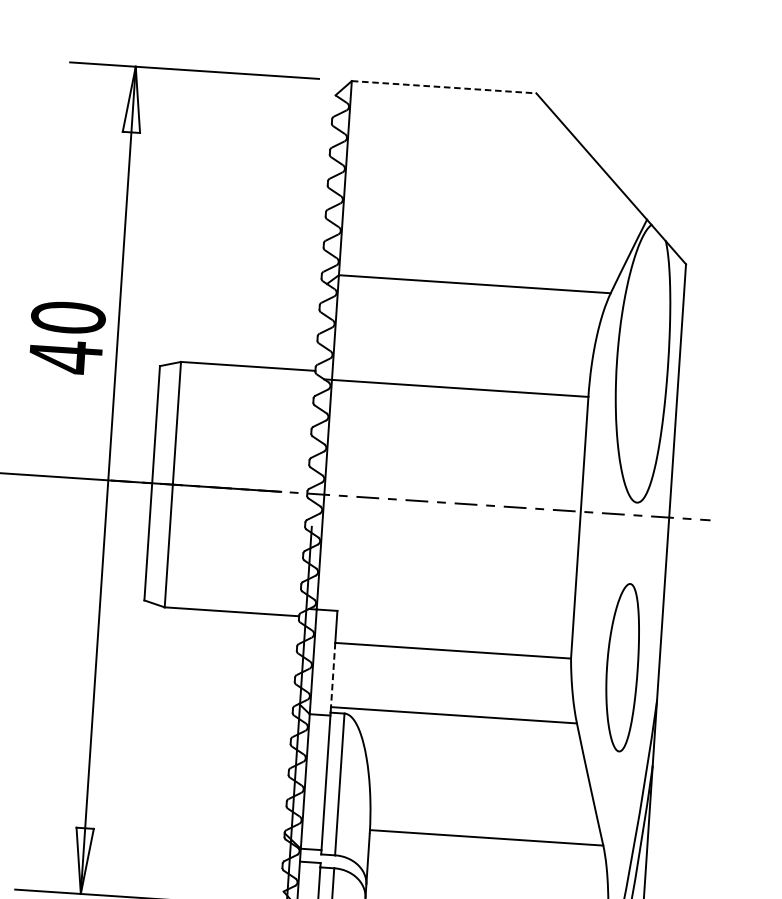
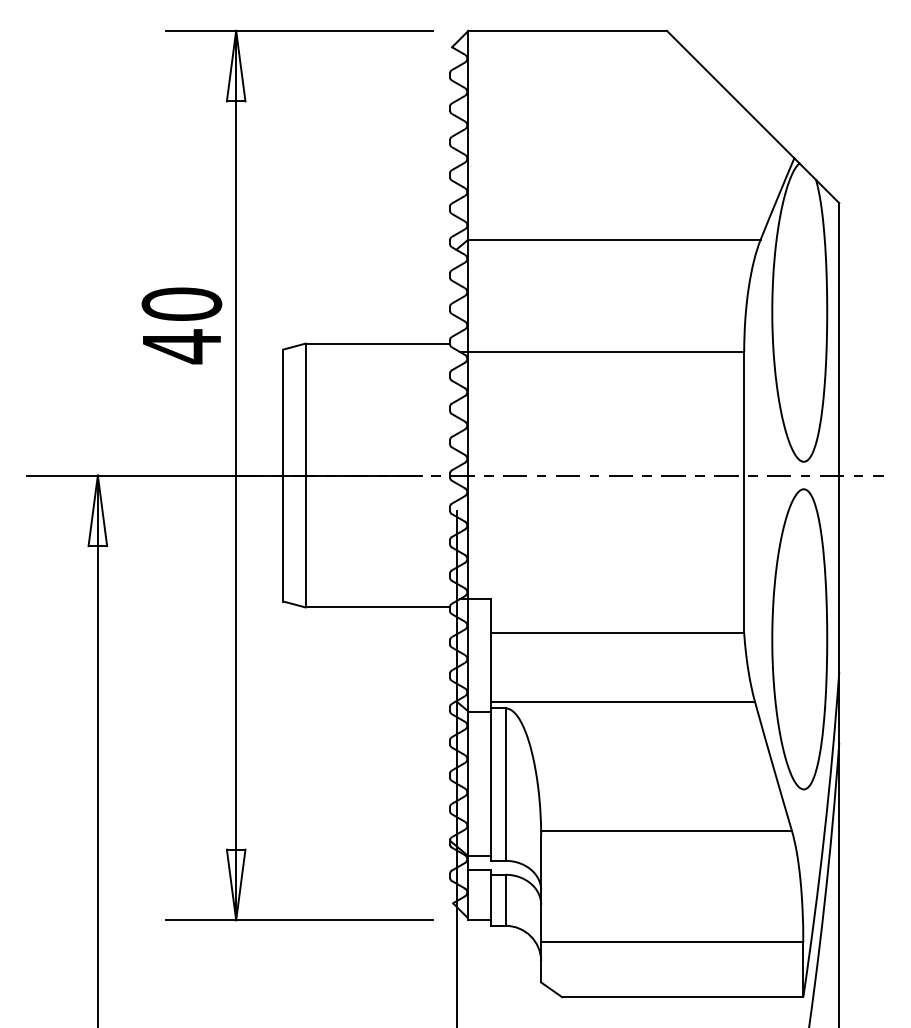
line: (444, 86) -> (568, 30), dashed -> solid
part: (622, 667) -> (799, 639), size x1.67
line: (332, 674) -> (490, 667), dashed -> solid

